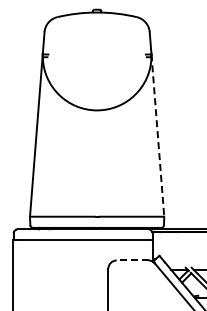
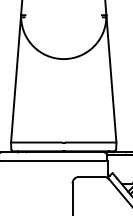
line: (157, 136) -> (111, 79), dashed -> solid
line: (132, 260) -> (91, 176), dashed -> solid

